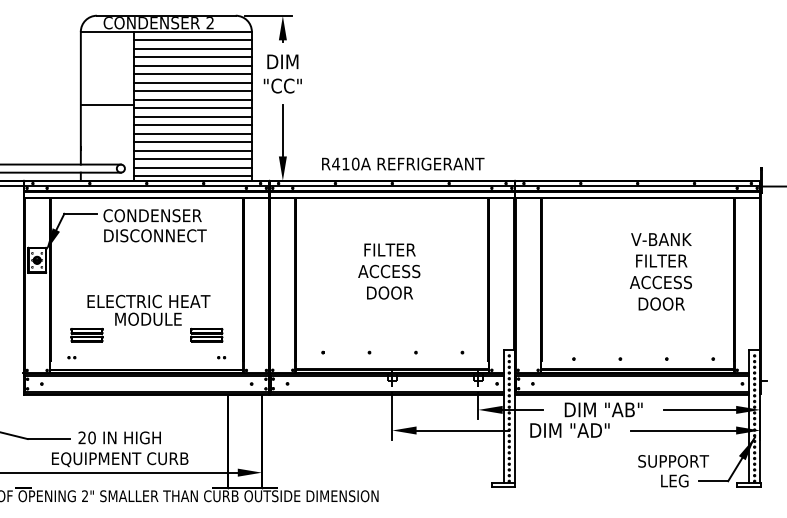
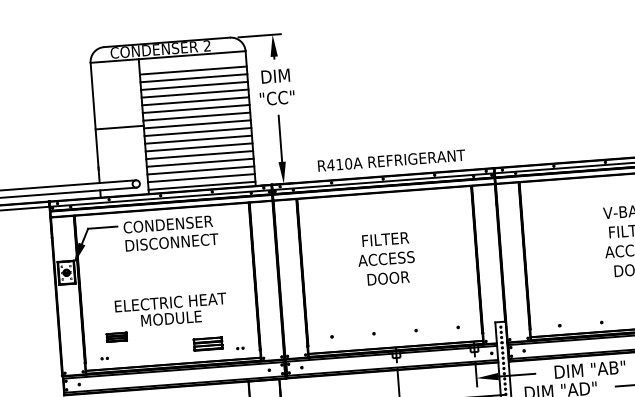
line: (192, 40) -> (192, 63), removed
part: (206, 334) -> (207, 343), moved
part: (86, 335) -> (116, 337), size x0.7

